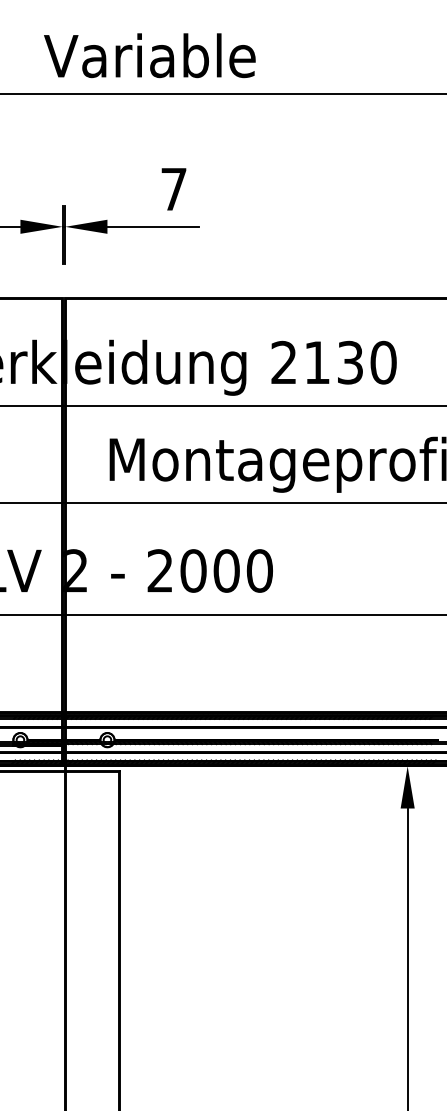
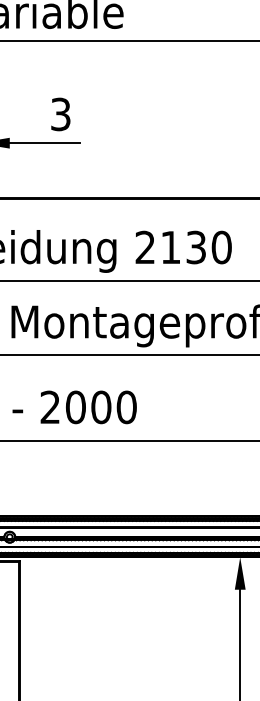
text: (173, 189) -> (60, 114), 7 -> 3

